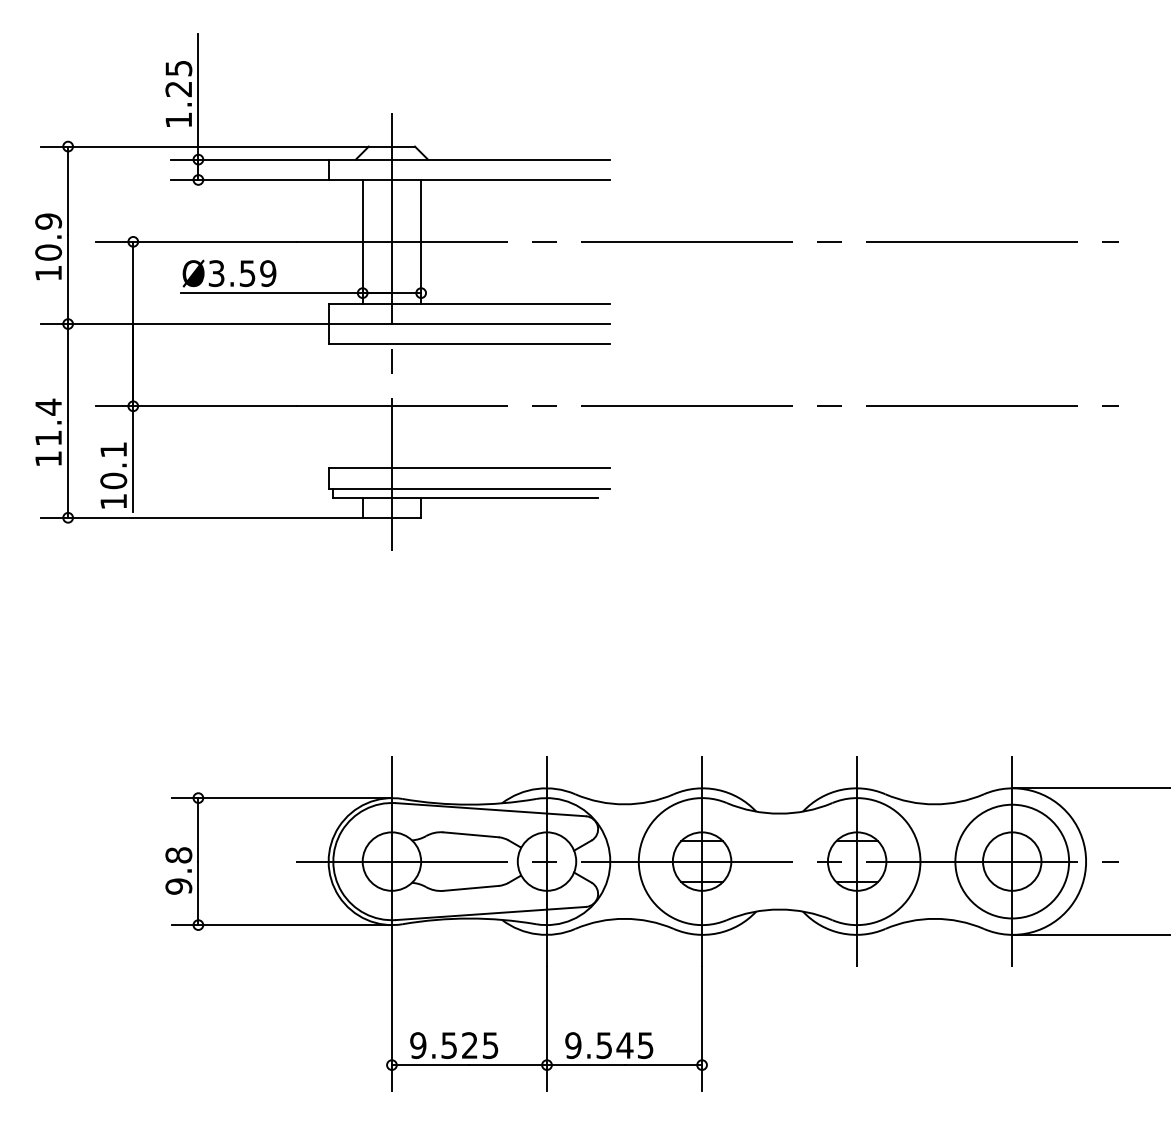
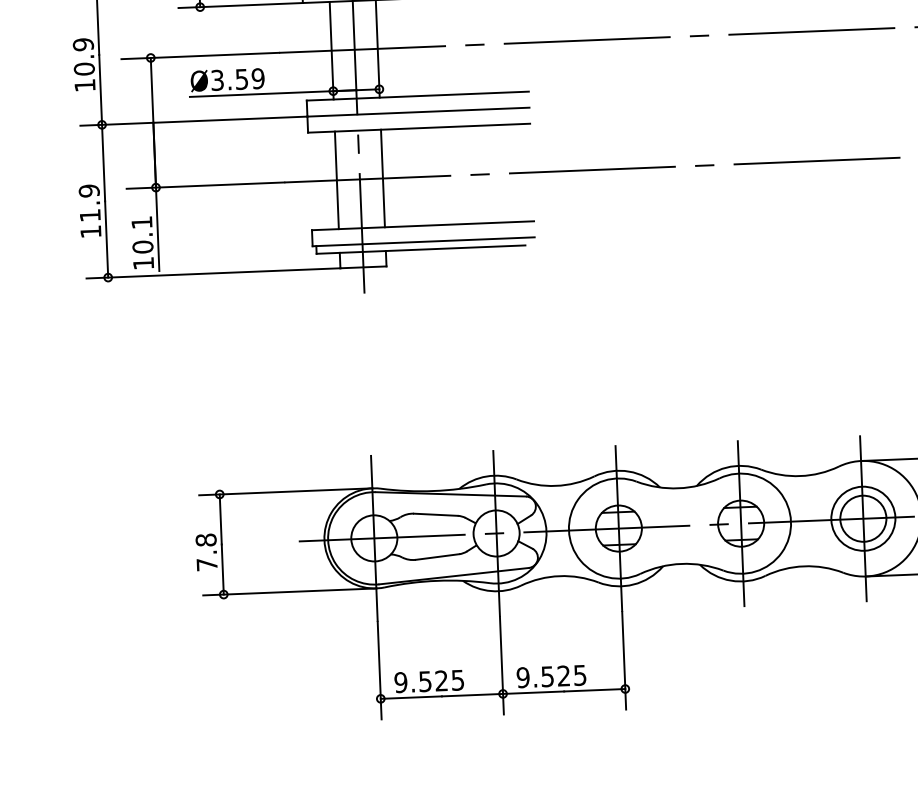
text: (48, 406) -> (89, 190), 11.4 -> 11.9
line: (362, 406) -> (336, 180), added
line: (421, 406) -> (383, 178), added
circle: (1011, 861) -> (862, 518), size x0.71
text: (178, 886) -> (206, 564), 9.8 -> 7.8
text: (624, 1045) -> (563, 676), 9.545 -> 9.525

